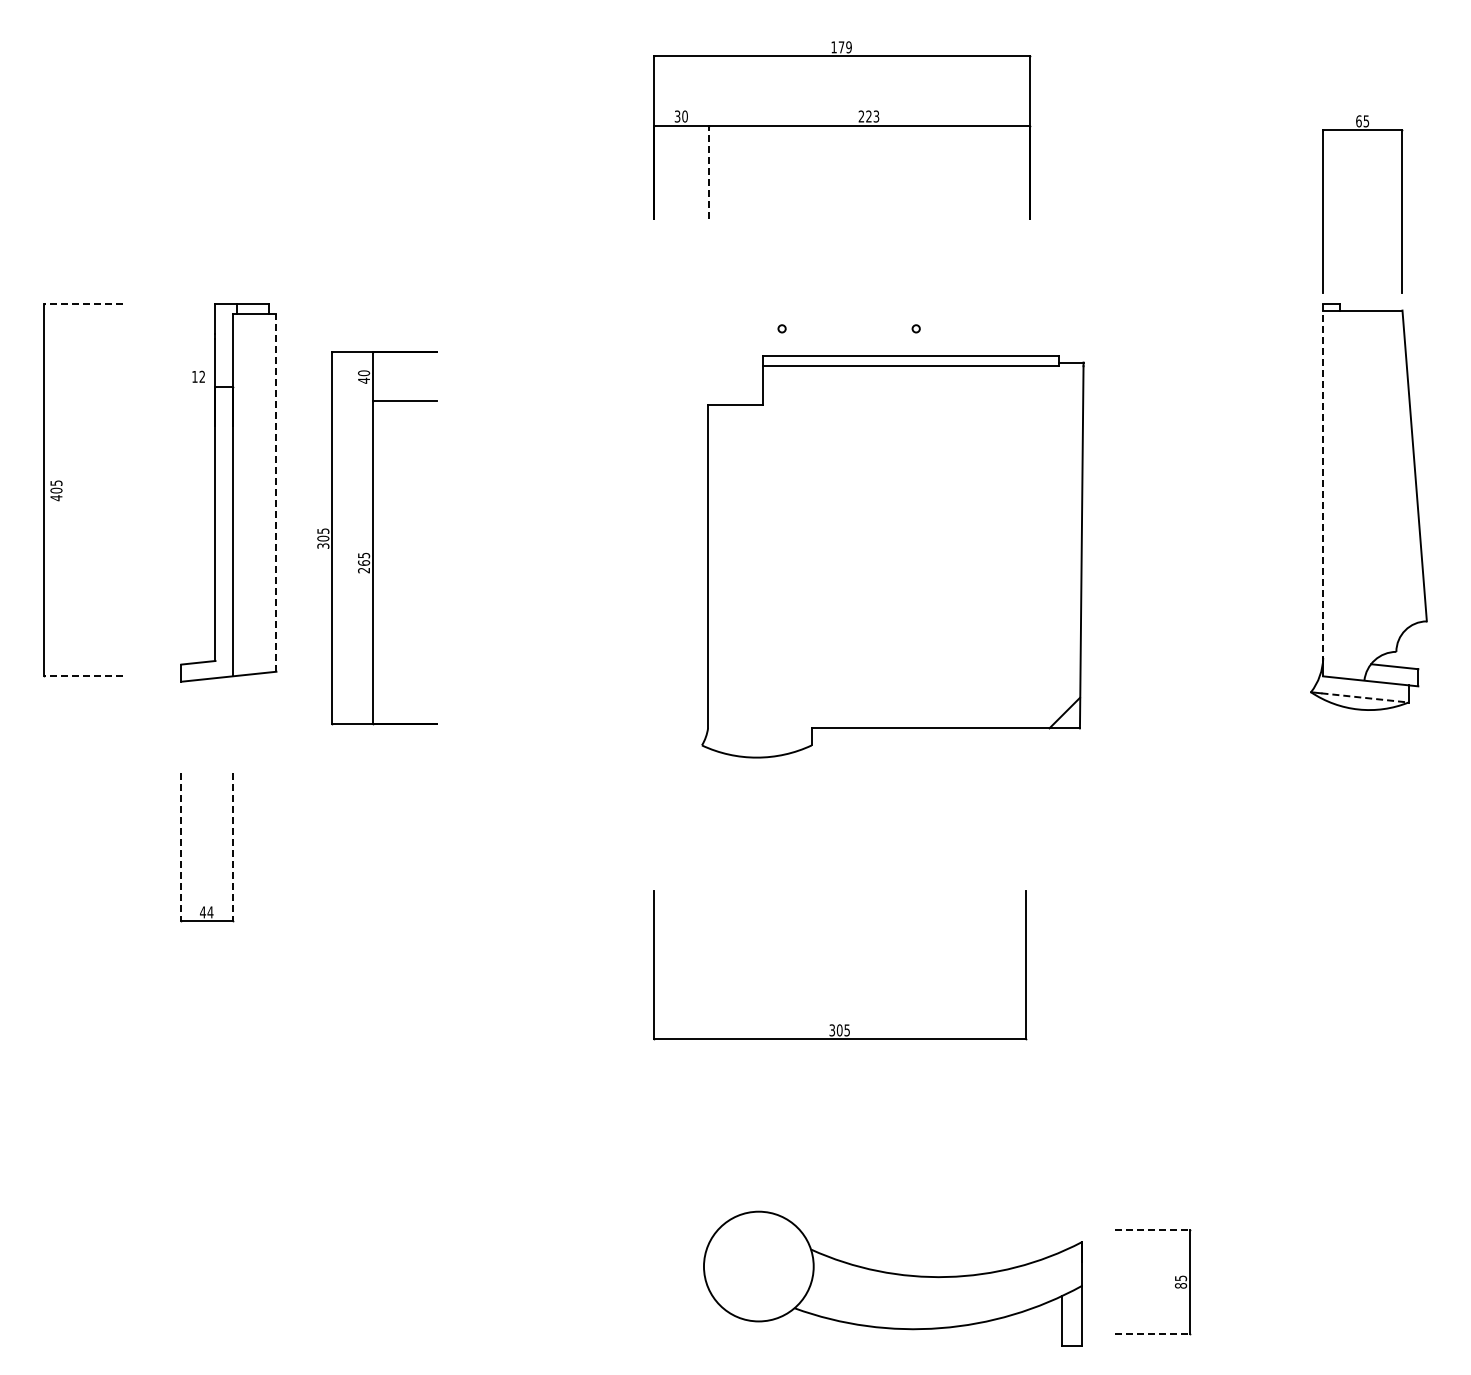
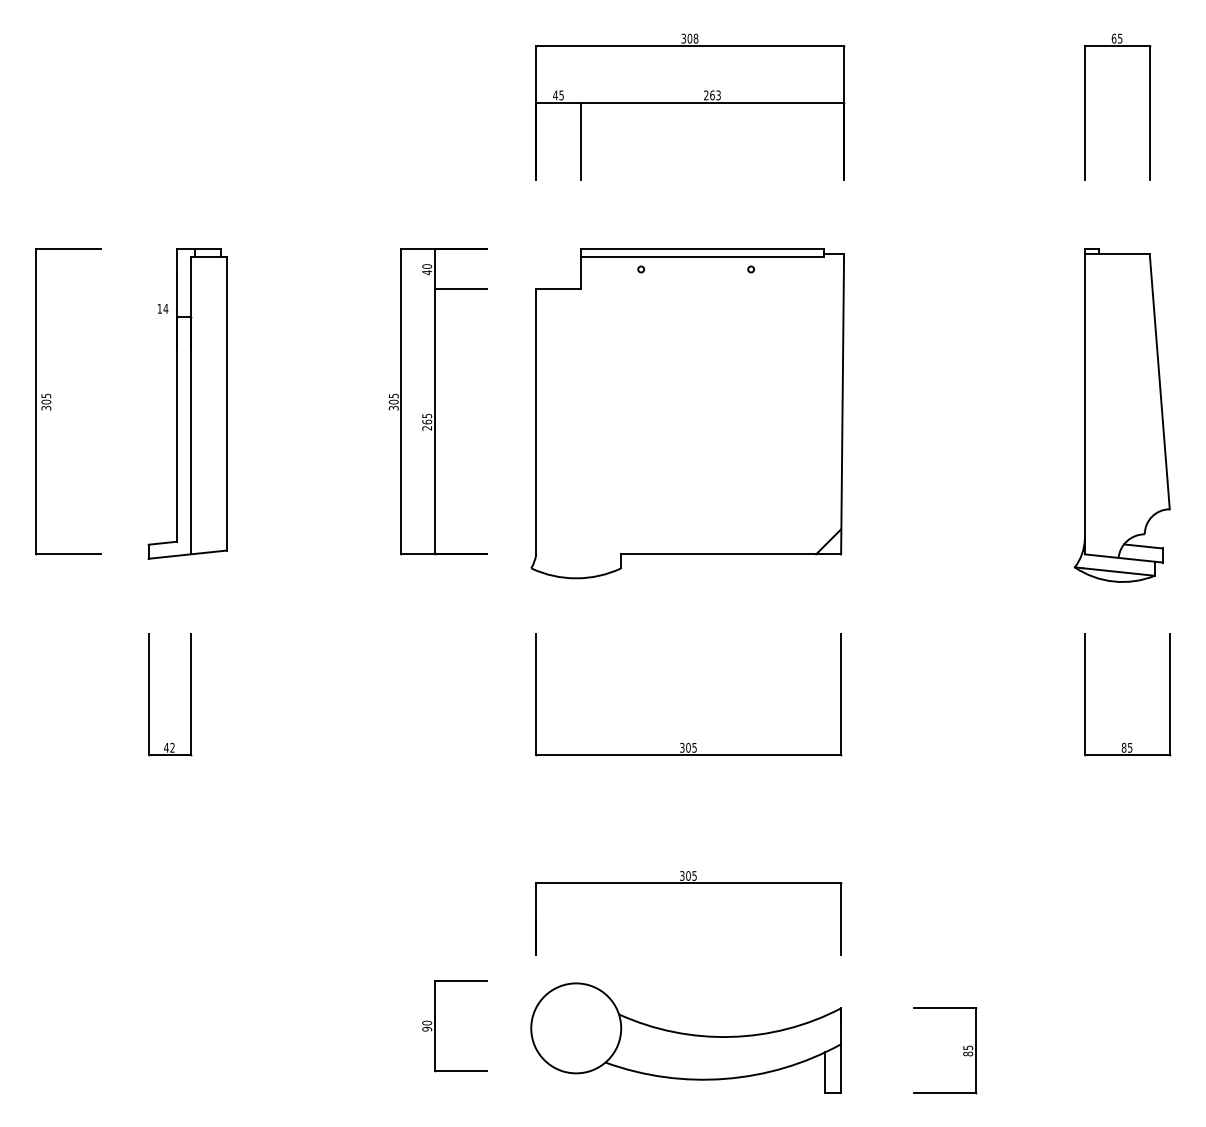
text: (841, 47) -> (689, 38), 179 -> 308
text: (680, 116) -> (557, 95), 30 -> 45
text: (868, 116) -> (712, 95), 223 -> 263
line: (708, 172) -> (580, 141), dashed -> solid
part: (1323, 204) -> (1085, 106), moved
line: (83, 304) -> (68, 249), dashed -> solid
text: (202, 376) -> (166, 308), 12 -> 14
line: (1323, 481) -> (1085, 394), dashed -> solid
line: (276, 493) -> (226, 404), dashed -> solid
text: (56, 498) -> (46, 408), 405 -> 305
part: (377, 538) -> (438, 401), moved
part: (892, 556) -> (687, 413), moved
line: (83, 676) -> (68, 554), dashed -> solid
line: (1365, 697) -> (1119, 571), dashed -> solid
line: (181, 847) -> (148, 694), dashed -> solid
line: (232, 847) -> (190, 694), dashed -> solid
part: (1426, 847) -> (1169, 694), added
text: (210, 912) -> (172, 747), 44 -> 42
part: (840, 1024) -> (689, 743), moved
part: (840, 1078) -> (689, 884), added
line: (1153, 1230) -> (945, 1008), dashed -> solid
part: (530, 1252) -> (434, 1026), added
part: (892, 1278) -> (685, 1038), moved
line: (1153, 1333) -> (945, 1093), dashed -> solid

